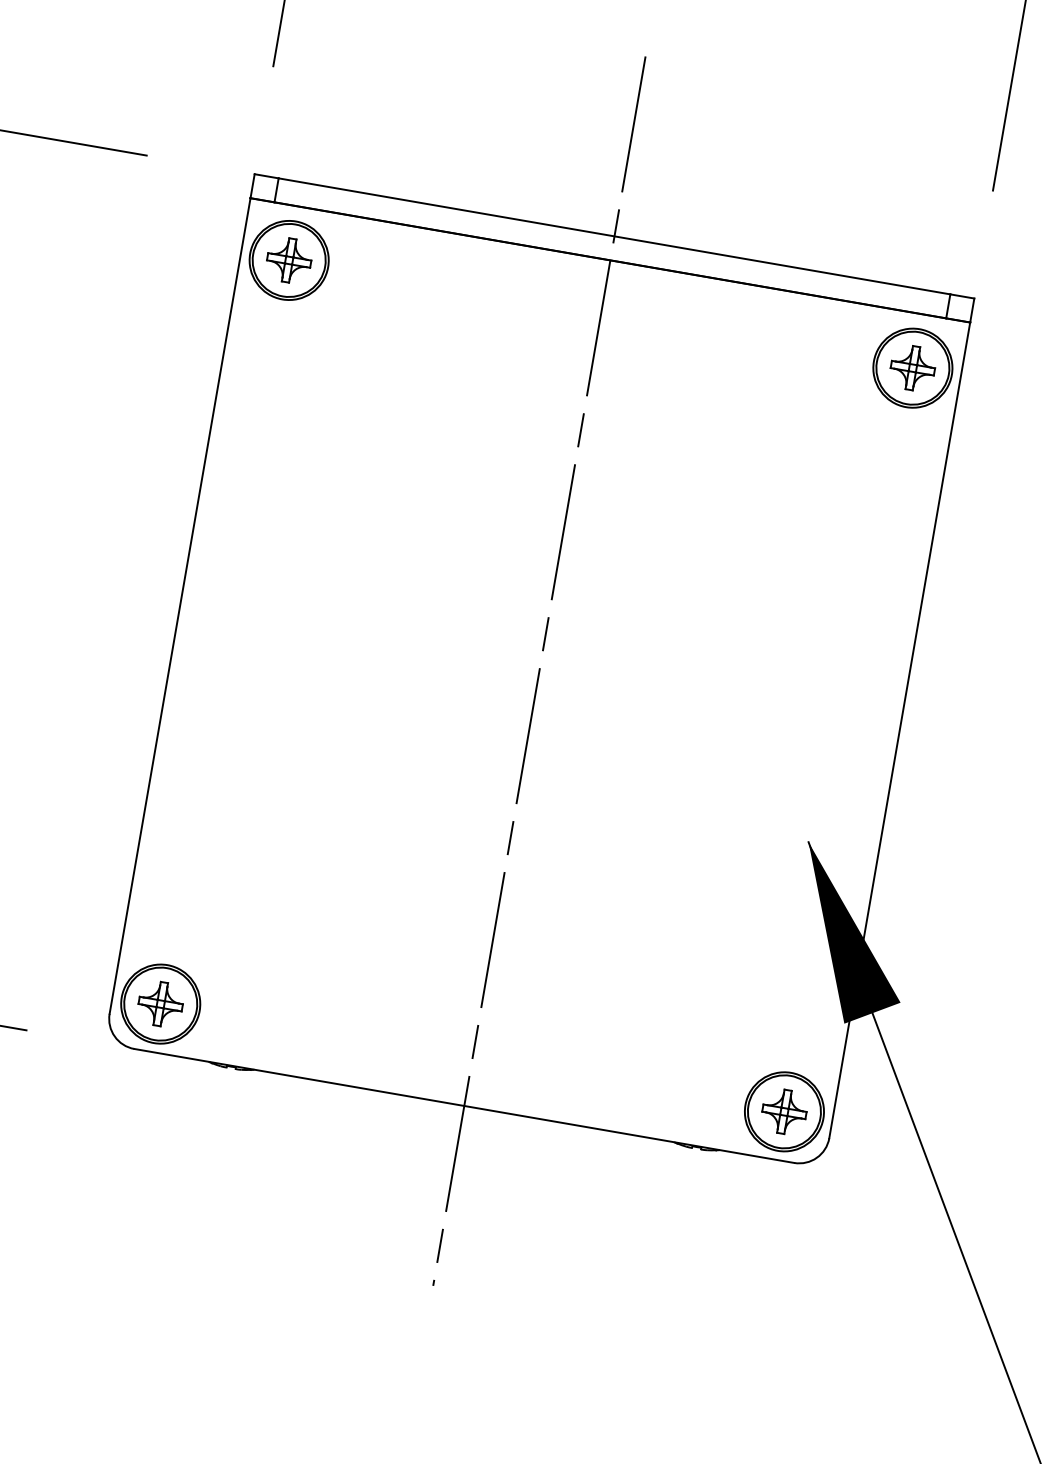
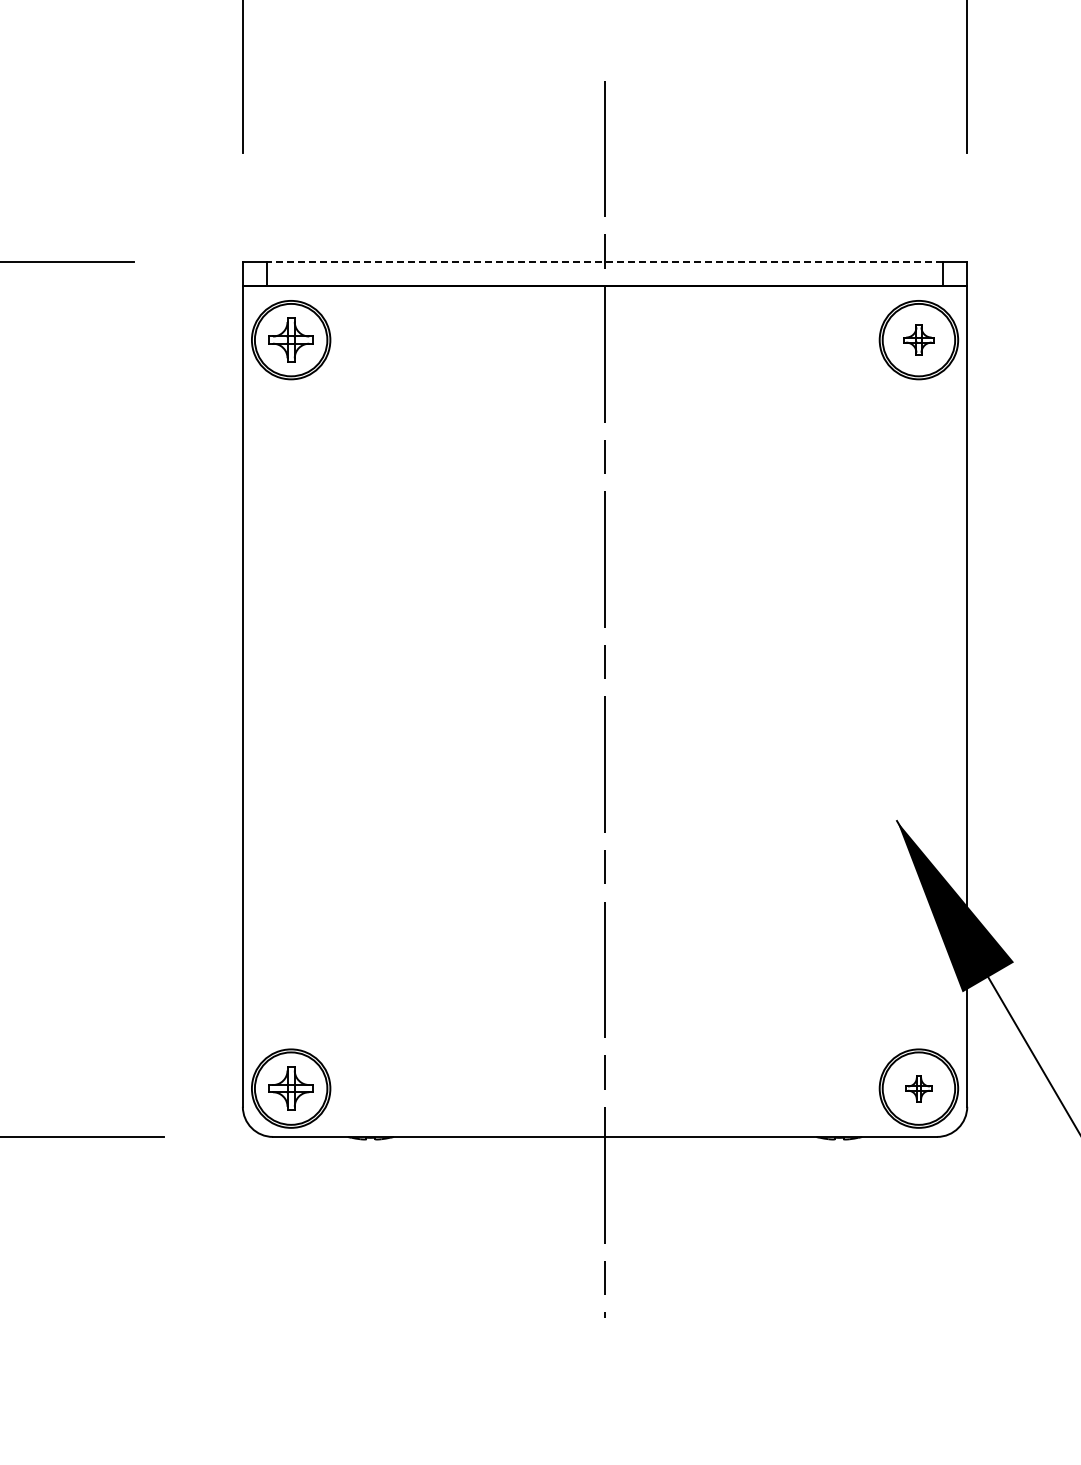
line: (613, 236) -> (604, 261), solid -> dashed
part: (912, 367) -> (918, 339), size x0.7
part: (784, 1111) -> (918, 1088), size x0.6

